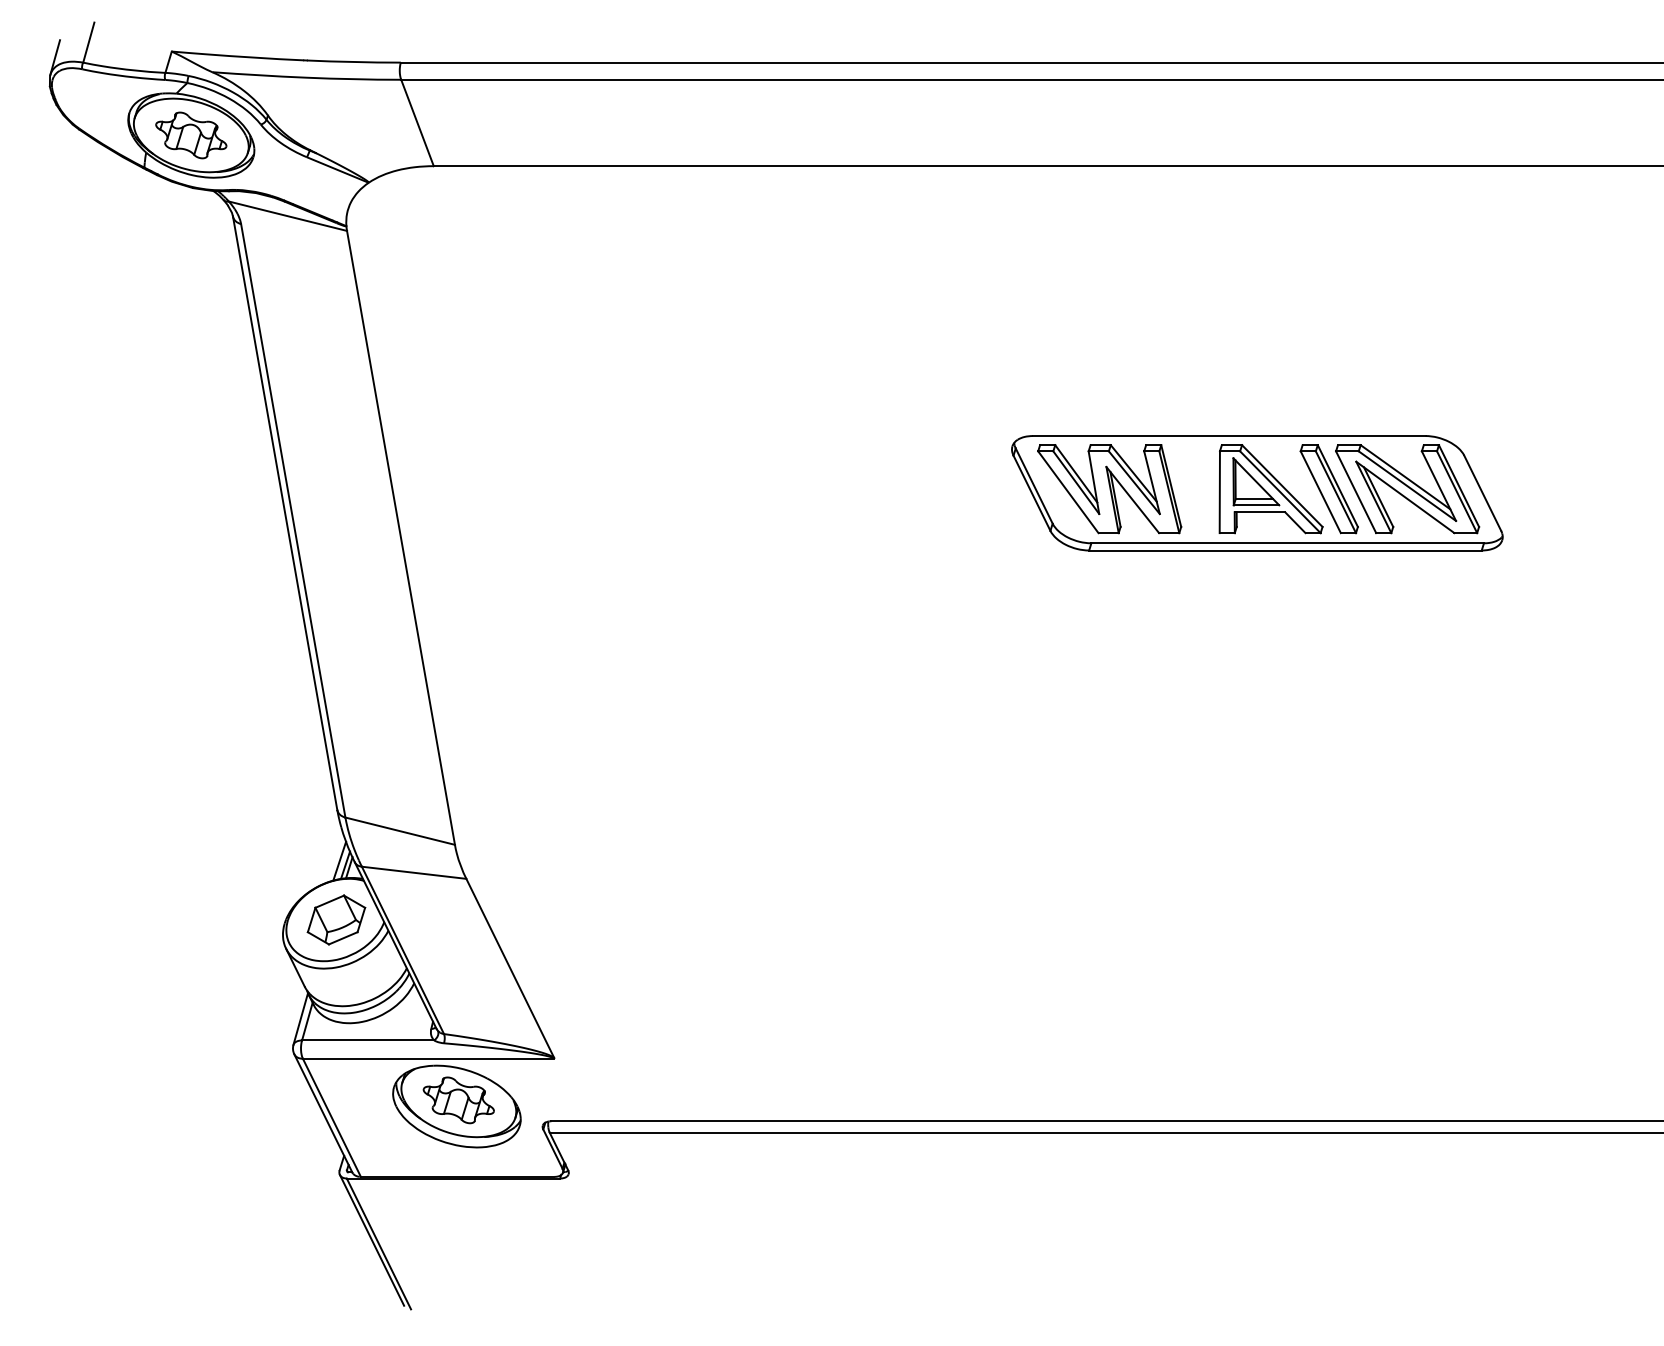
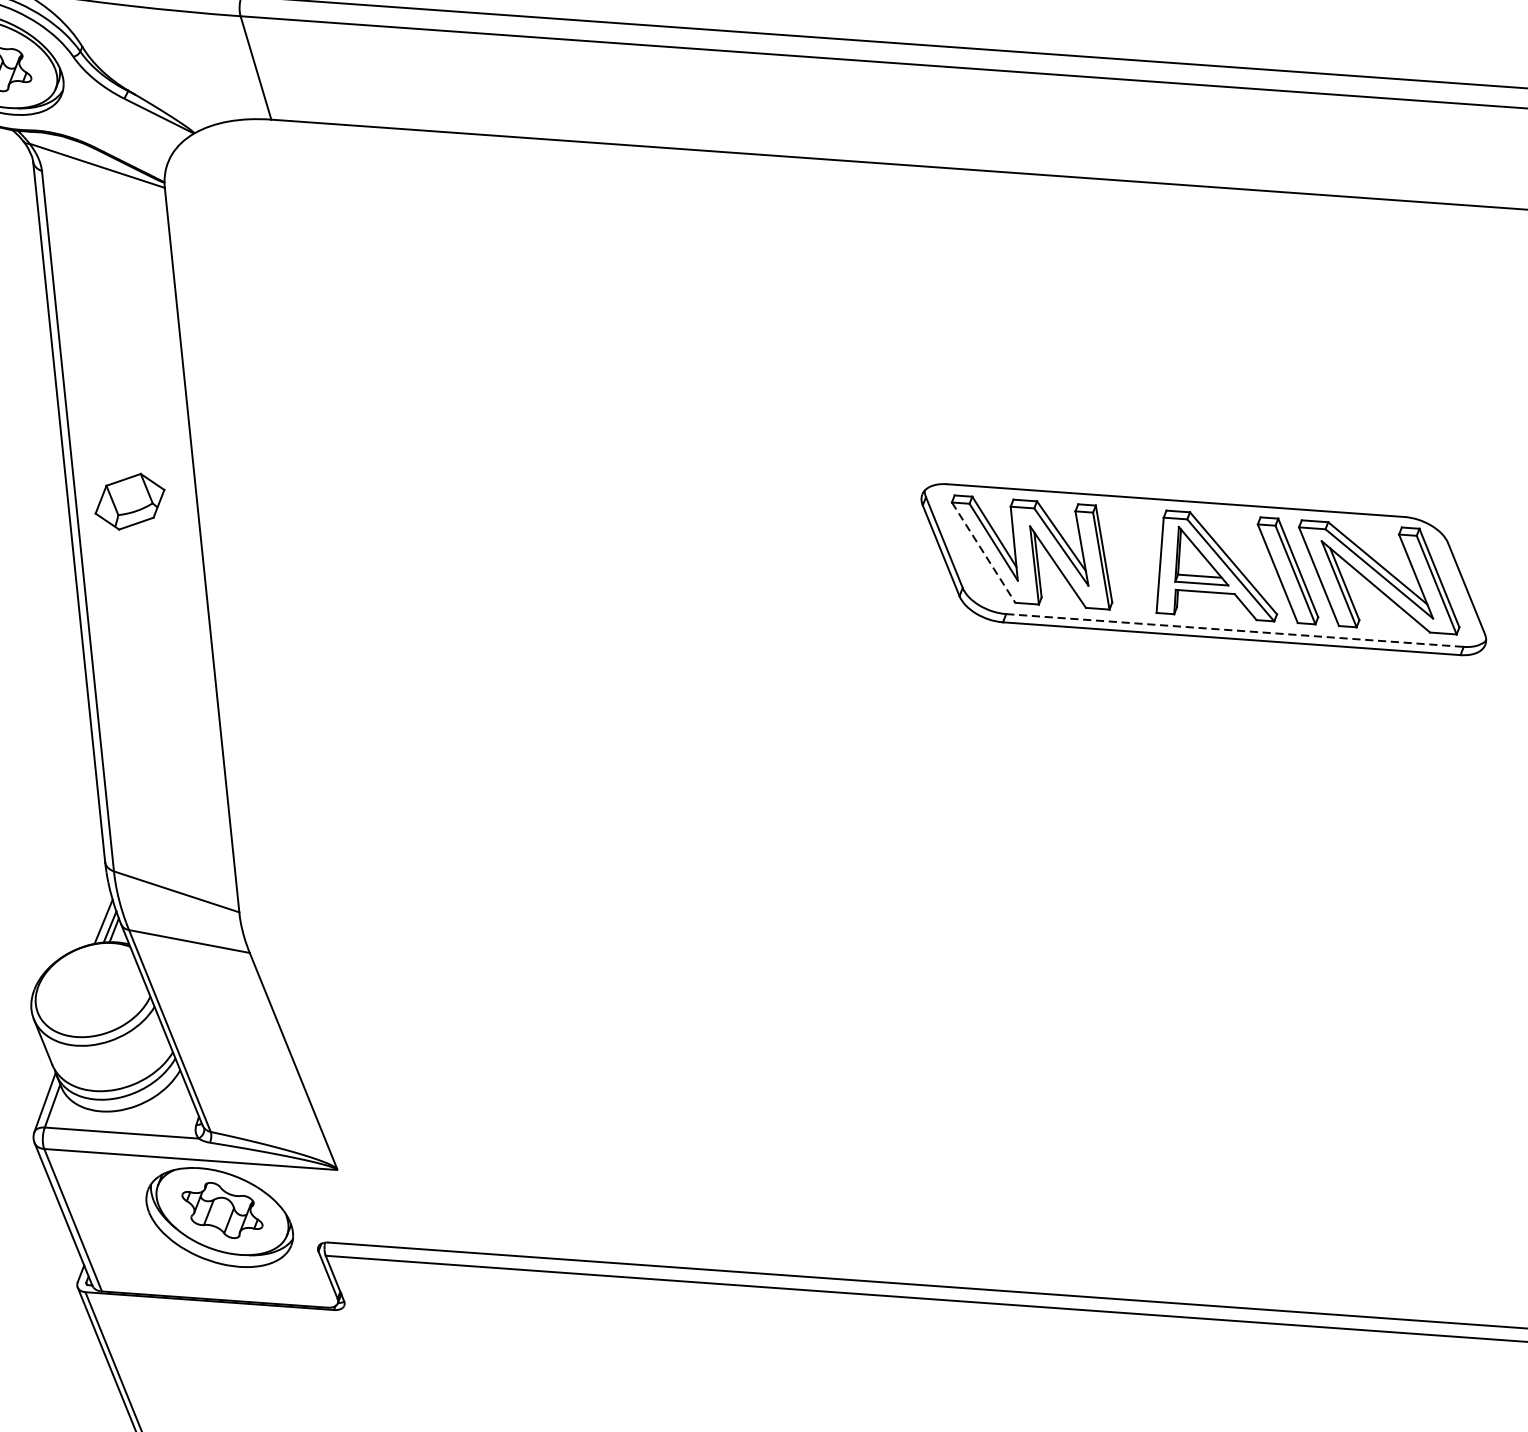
line: (1068, 492) -> (983, 552), solid -> dashed
line: (1288, 543) -> (1235, 630), solid -> dashed
part: (336, 919) -> (130, 501), moved

